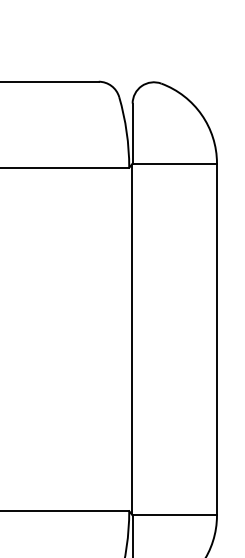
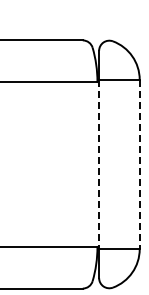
line: (131, 339) -> (98, 164), solid -> dashed
line: (216, 339) -> (139, 164), solid -> dashed

